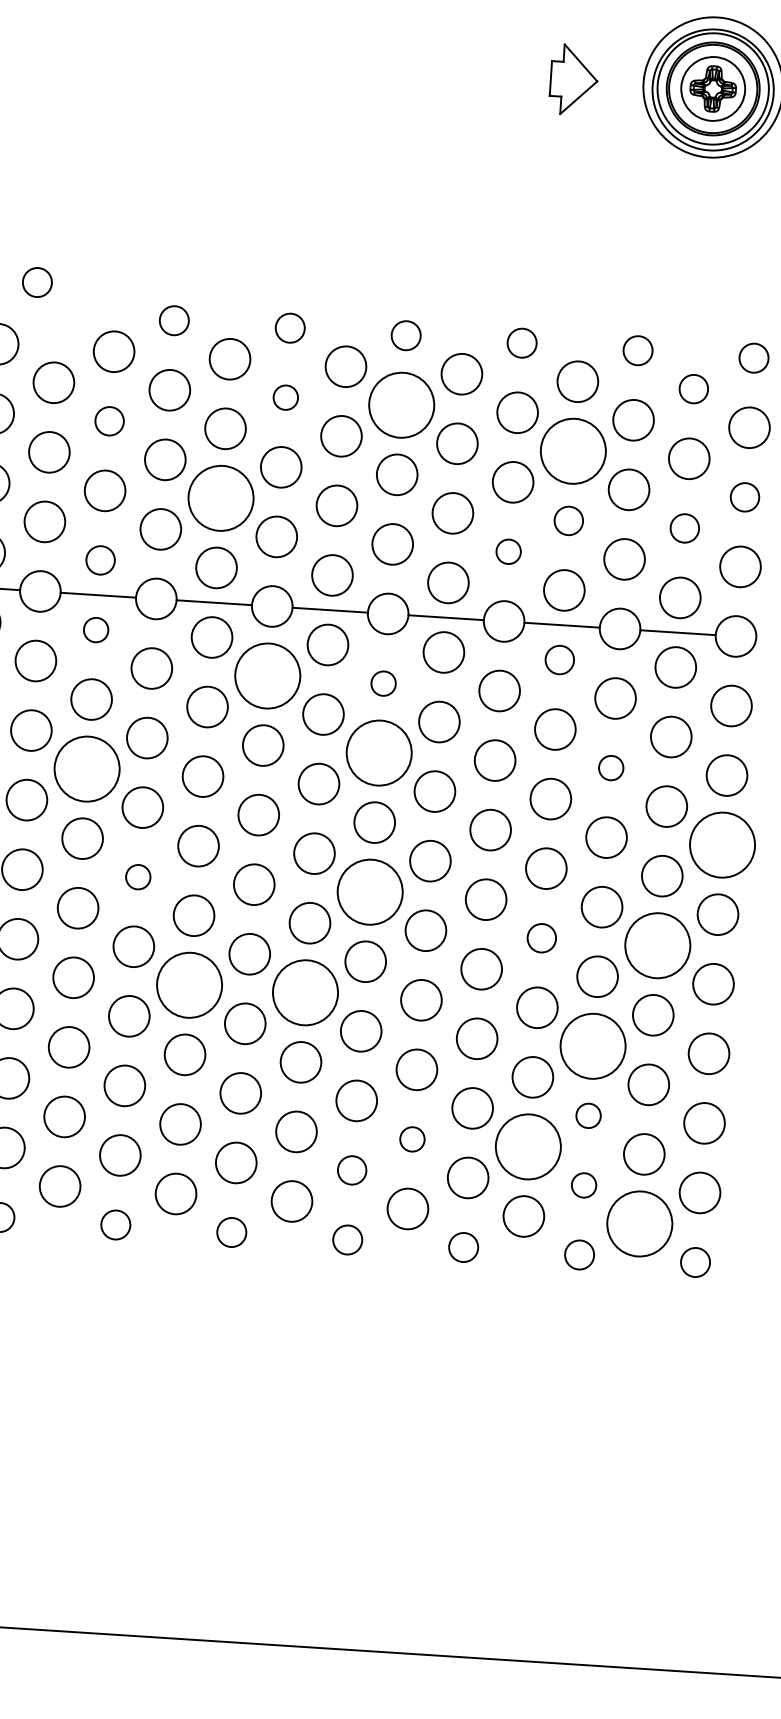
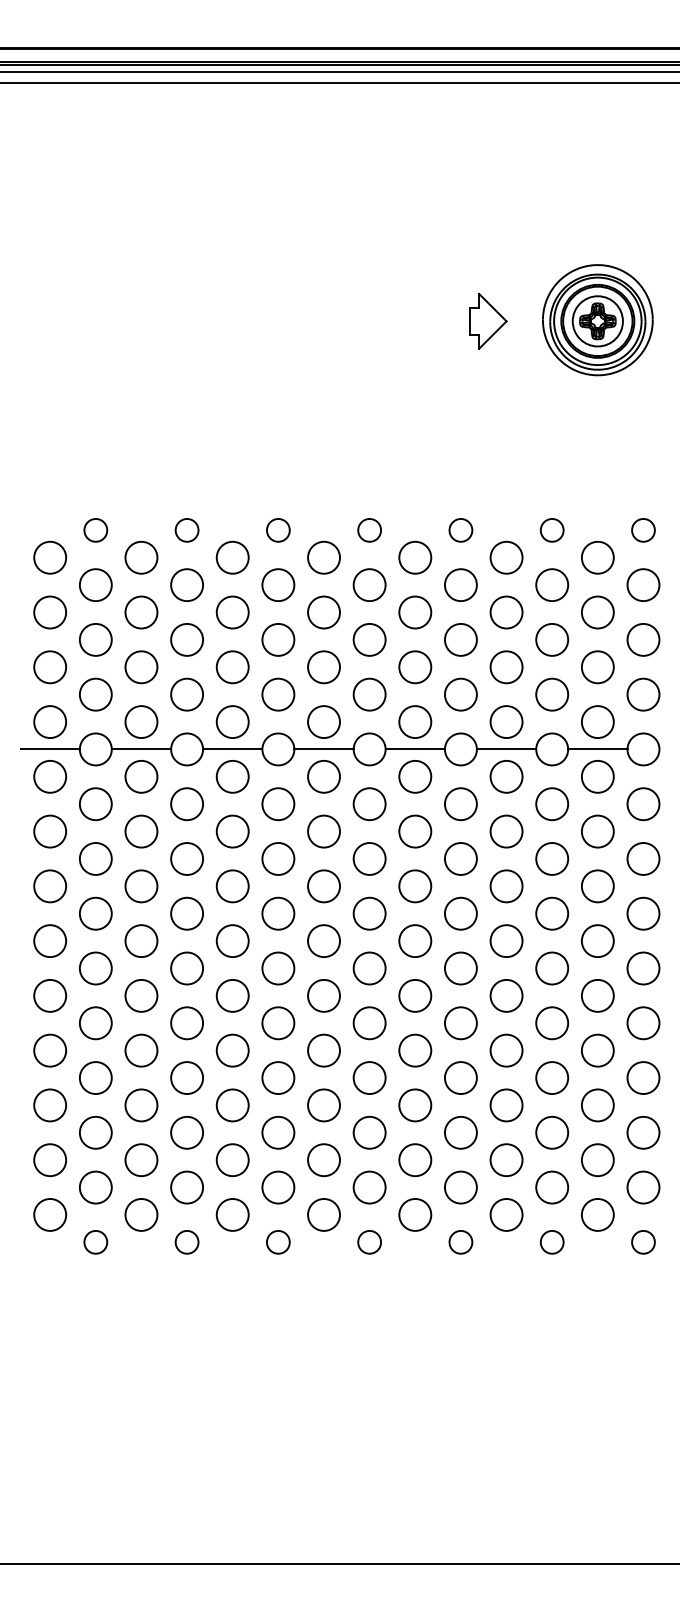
circle: (37, 282) -> (95, 530), moved
circle: (693, 388) -> (597, 557), size x1.43
circle: (285, 396) -> (278, 584), size x1.67
circle: (401, 405) -> (369, 585), size x0.62
circle: (109, 421) -> (141, 612), size x1.43
circle: (573, 451) -> (506, 612), size x0.62
circle: (745, 496) -> (643, 639), size x1.43
circle: (220, 498) -> (232, 667), size x0.62
circle: (568, 521) -> (506, 667), size x1.43
circle: (684, 528) -> (597, 667), size x1.43
circle: (508, 551) -> (460, 694), size x1.67
circle: (100, 559) -> (141, 721), size x1.43
circle: (96, 629) -> (141, 776), size x1.67
circle: (559, 659) -> (506, 776), size x1.43
circle: (267, 676) -> (278, 804), size x0.62
circle: (383, 683) -> (369, 804), size x1.67
circle: (379, 752) -> (369, 858), size x0.62
circle: (611, 767) -> (552, 858), size x1.67
circle: (87, 769) -> (141, 886), size x0.62
circle: (722, 844) -> (643, 913), size x0.62
circle: (137, 877) -> (186, 968), size x1.67
circle: (370, 892) -> (369, 968), size x0.62
circle: (541, 937) -> (506, 995), size x1.43
circle: (657, 945) -> (597, 995), size x0.62
circle: (189, 985) -> (232, 1050), size x0.62
circle: (304, 992) -> (323, 1050), size x0.62
circle: (593, 1046) -> (552, 1078), size x0.62
circle: (588, 1115) -> (552, 1132), size x1.67
circle: (412, 1139) -> (415, 1160), size x1.67
circle: (528, 1147) -> (506, 1160), size x0.62
circle: (352, 1170) -> (369, 1187), size x1.43
circle: (584, 1185) -> (552, 1187), size x1.67
circle: (639, 1223) -> (597, 1214), size x0.62

